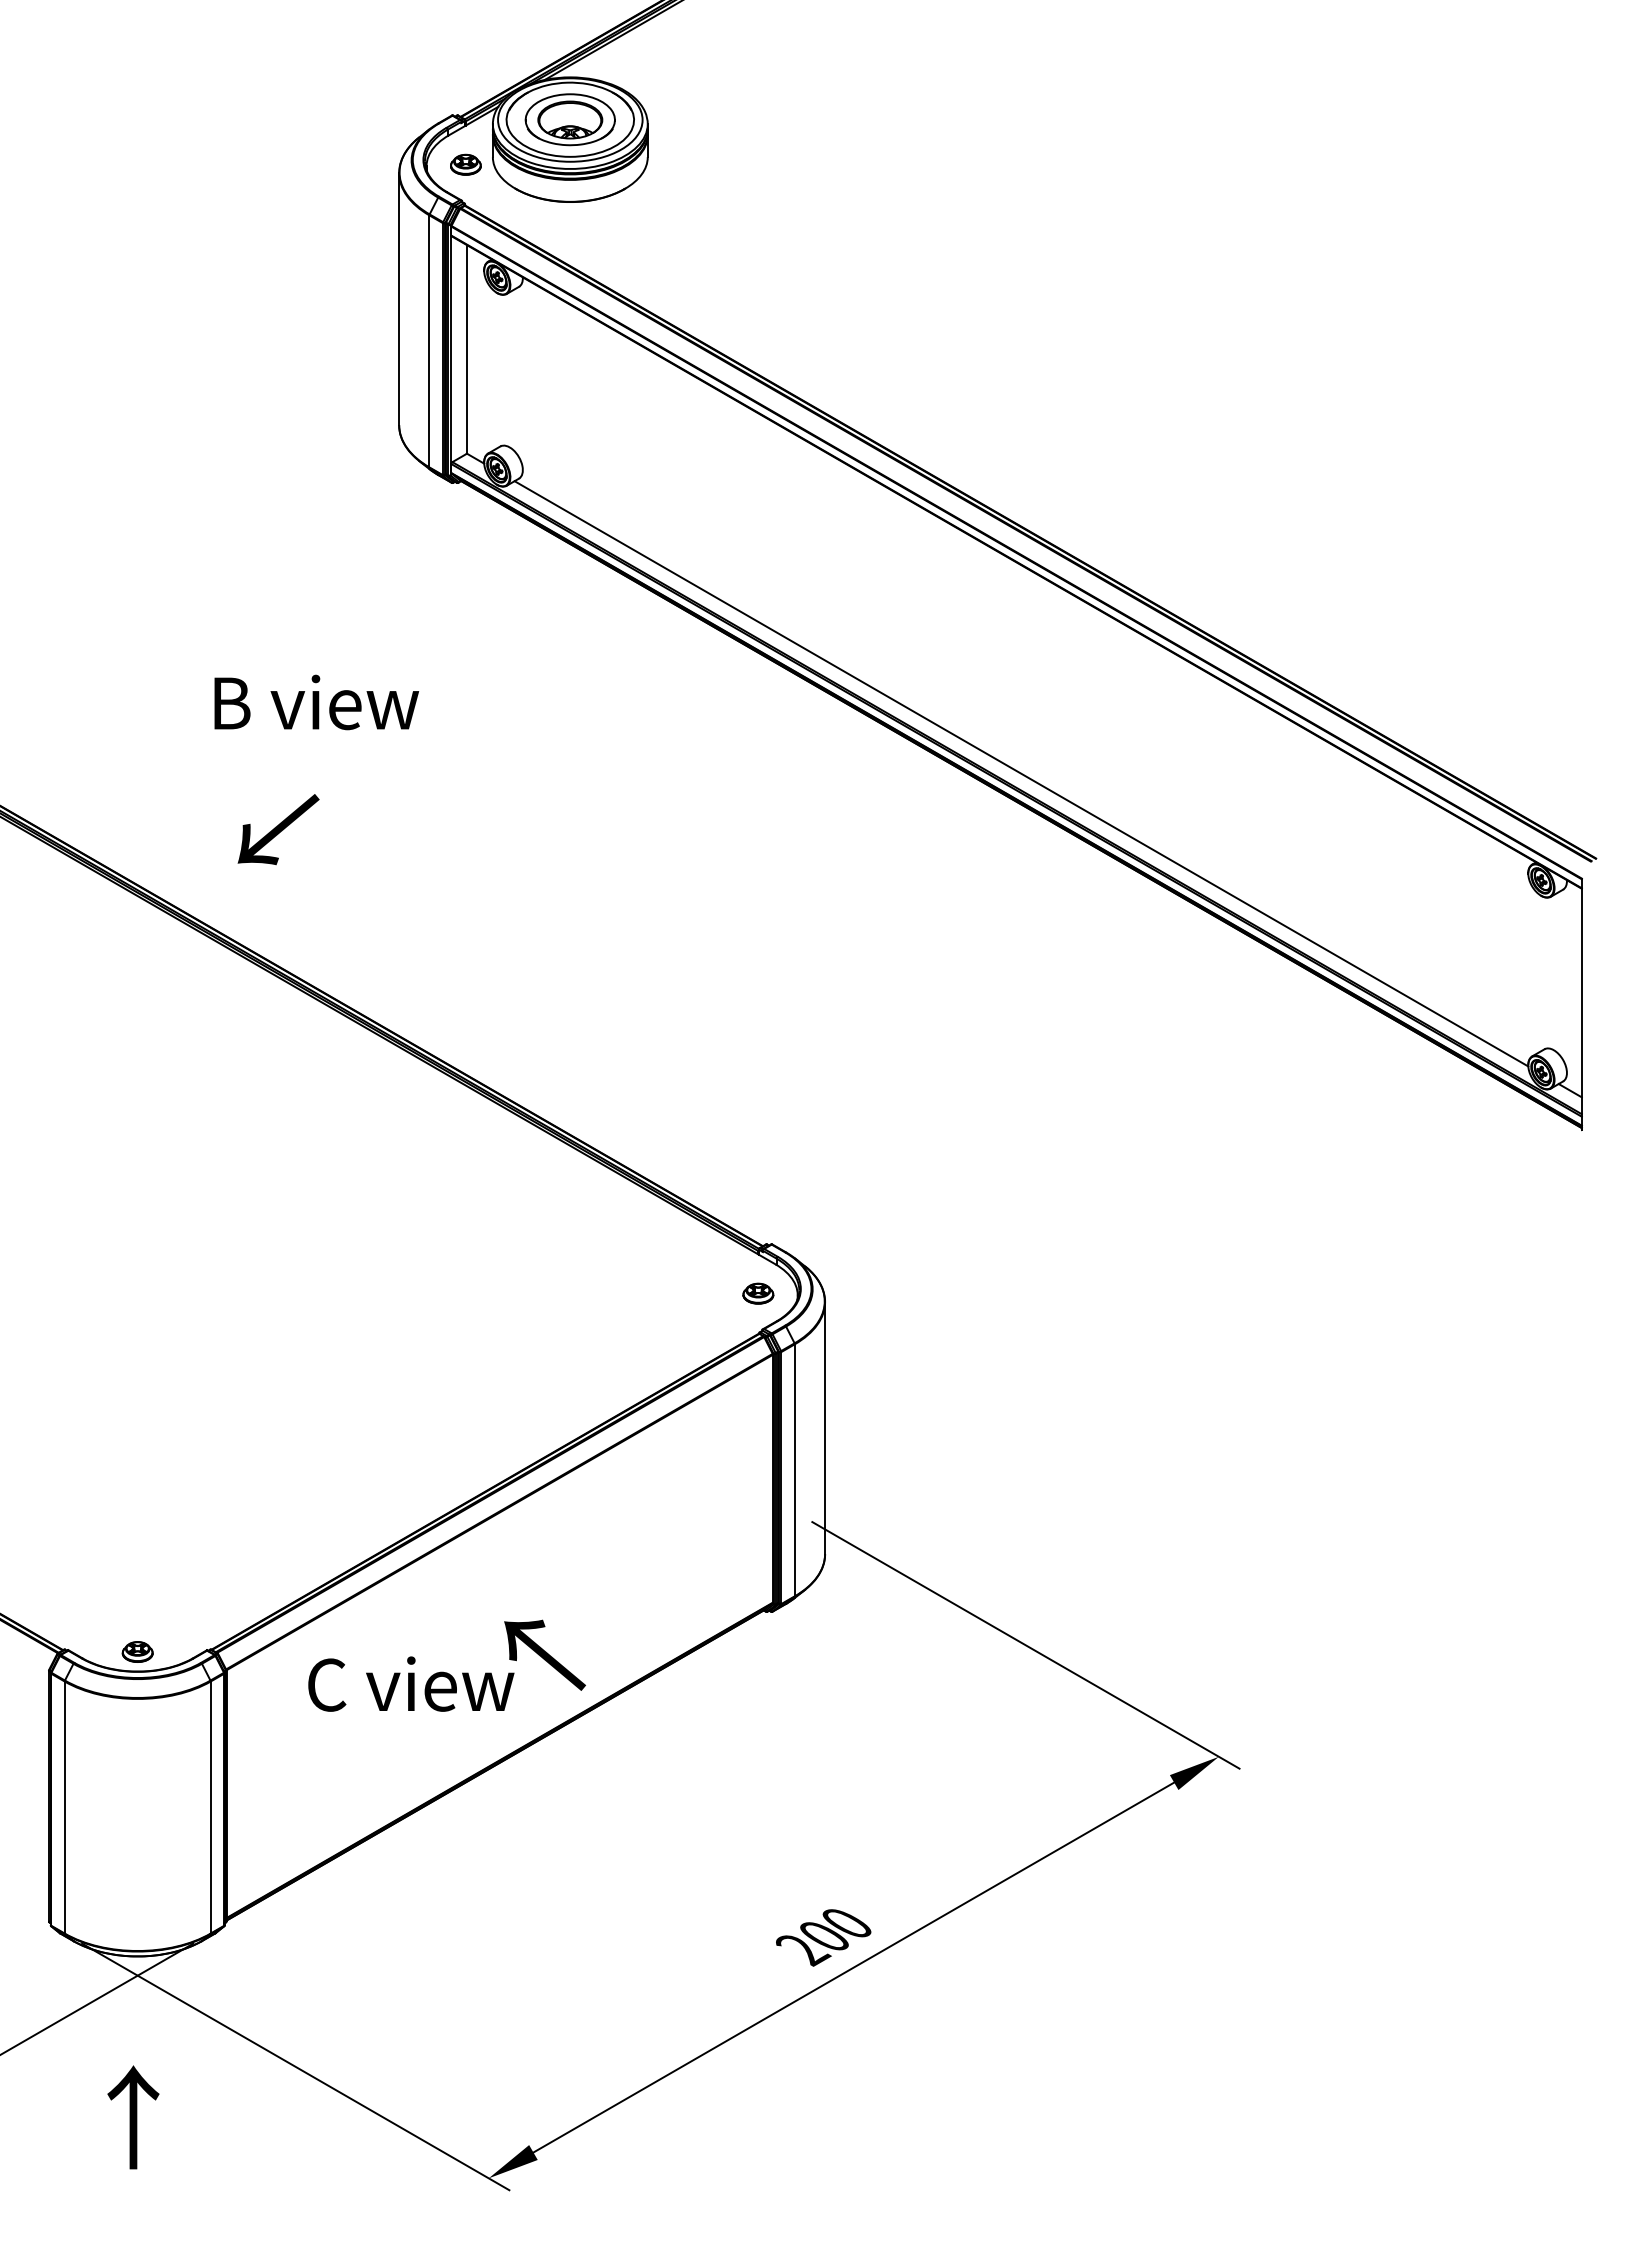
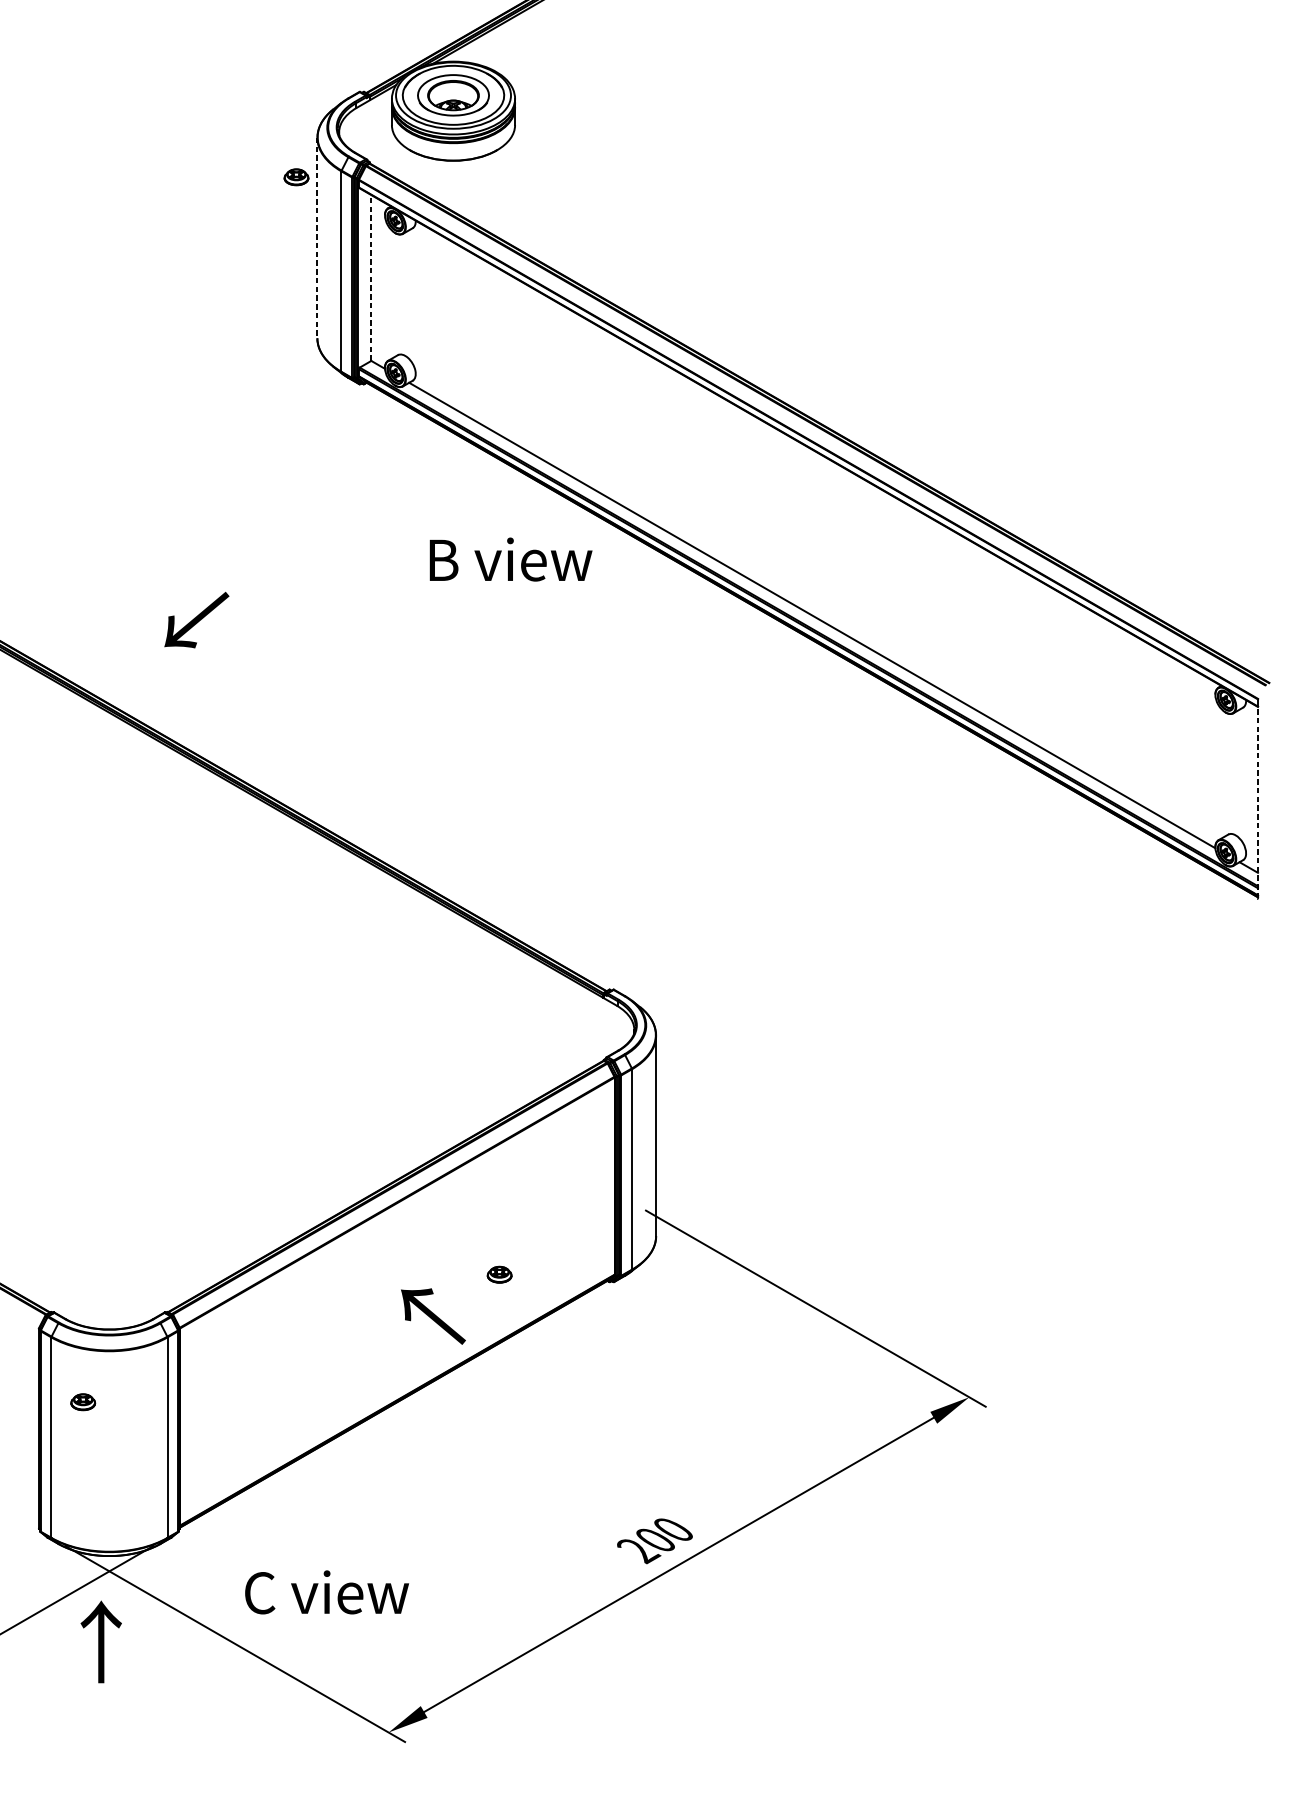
part: (465, 164) -> (296, 177), moved
line: (399, 299) -> (317, 238), solid -> dashed
line: (466, 348) -> (370, 277), solid -> dashed
text: (316, 702) -> (510, 559), moved
text: (278, 829) -> (196, 620), moved
line: (1581, 1003) -> (1257, 798), solid -> dashed
part: (758, 1293) -> (499, 1274), moved
part: (137, 1651) -> (83, 1401), moved
text: (411, 1683) -> (327, 1591), moved
text: (133, 2117) -> (101, 1642), moved

